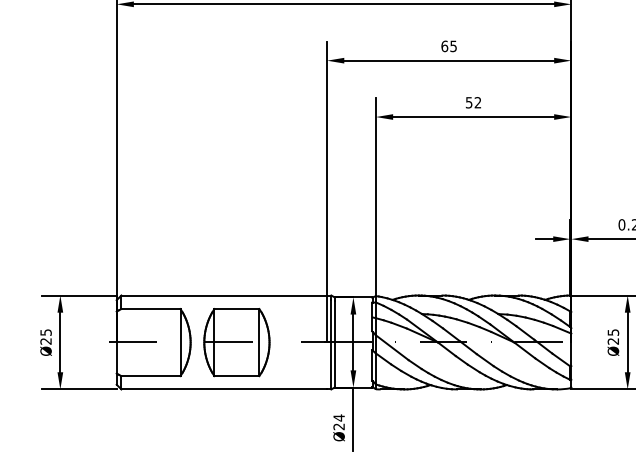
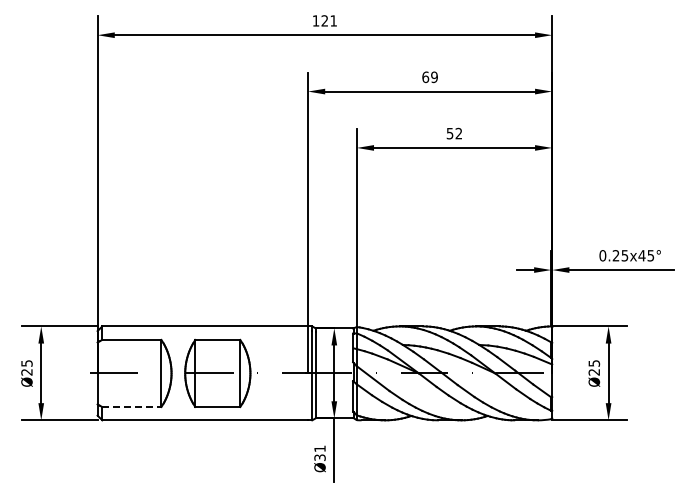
text: (453, 45) -> (434, 76), 65 -> 69
line: (150, 376) -> (131, 407), solid -> dashed
text: (338, 421) -> (319, 452), Ø24 -> Ø31

